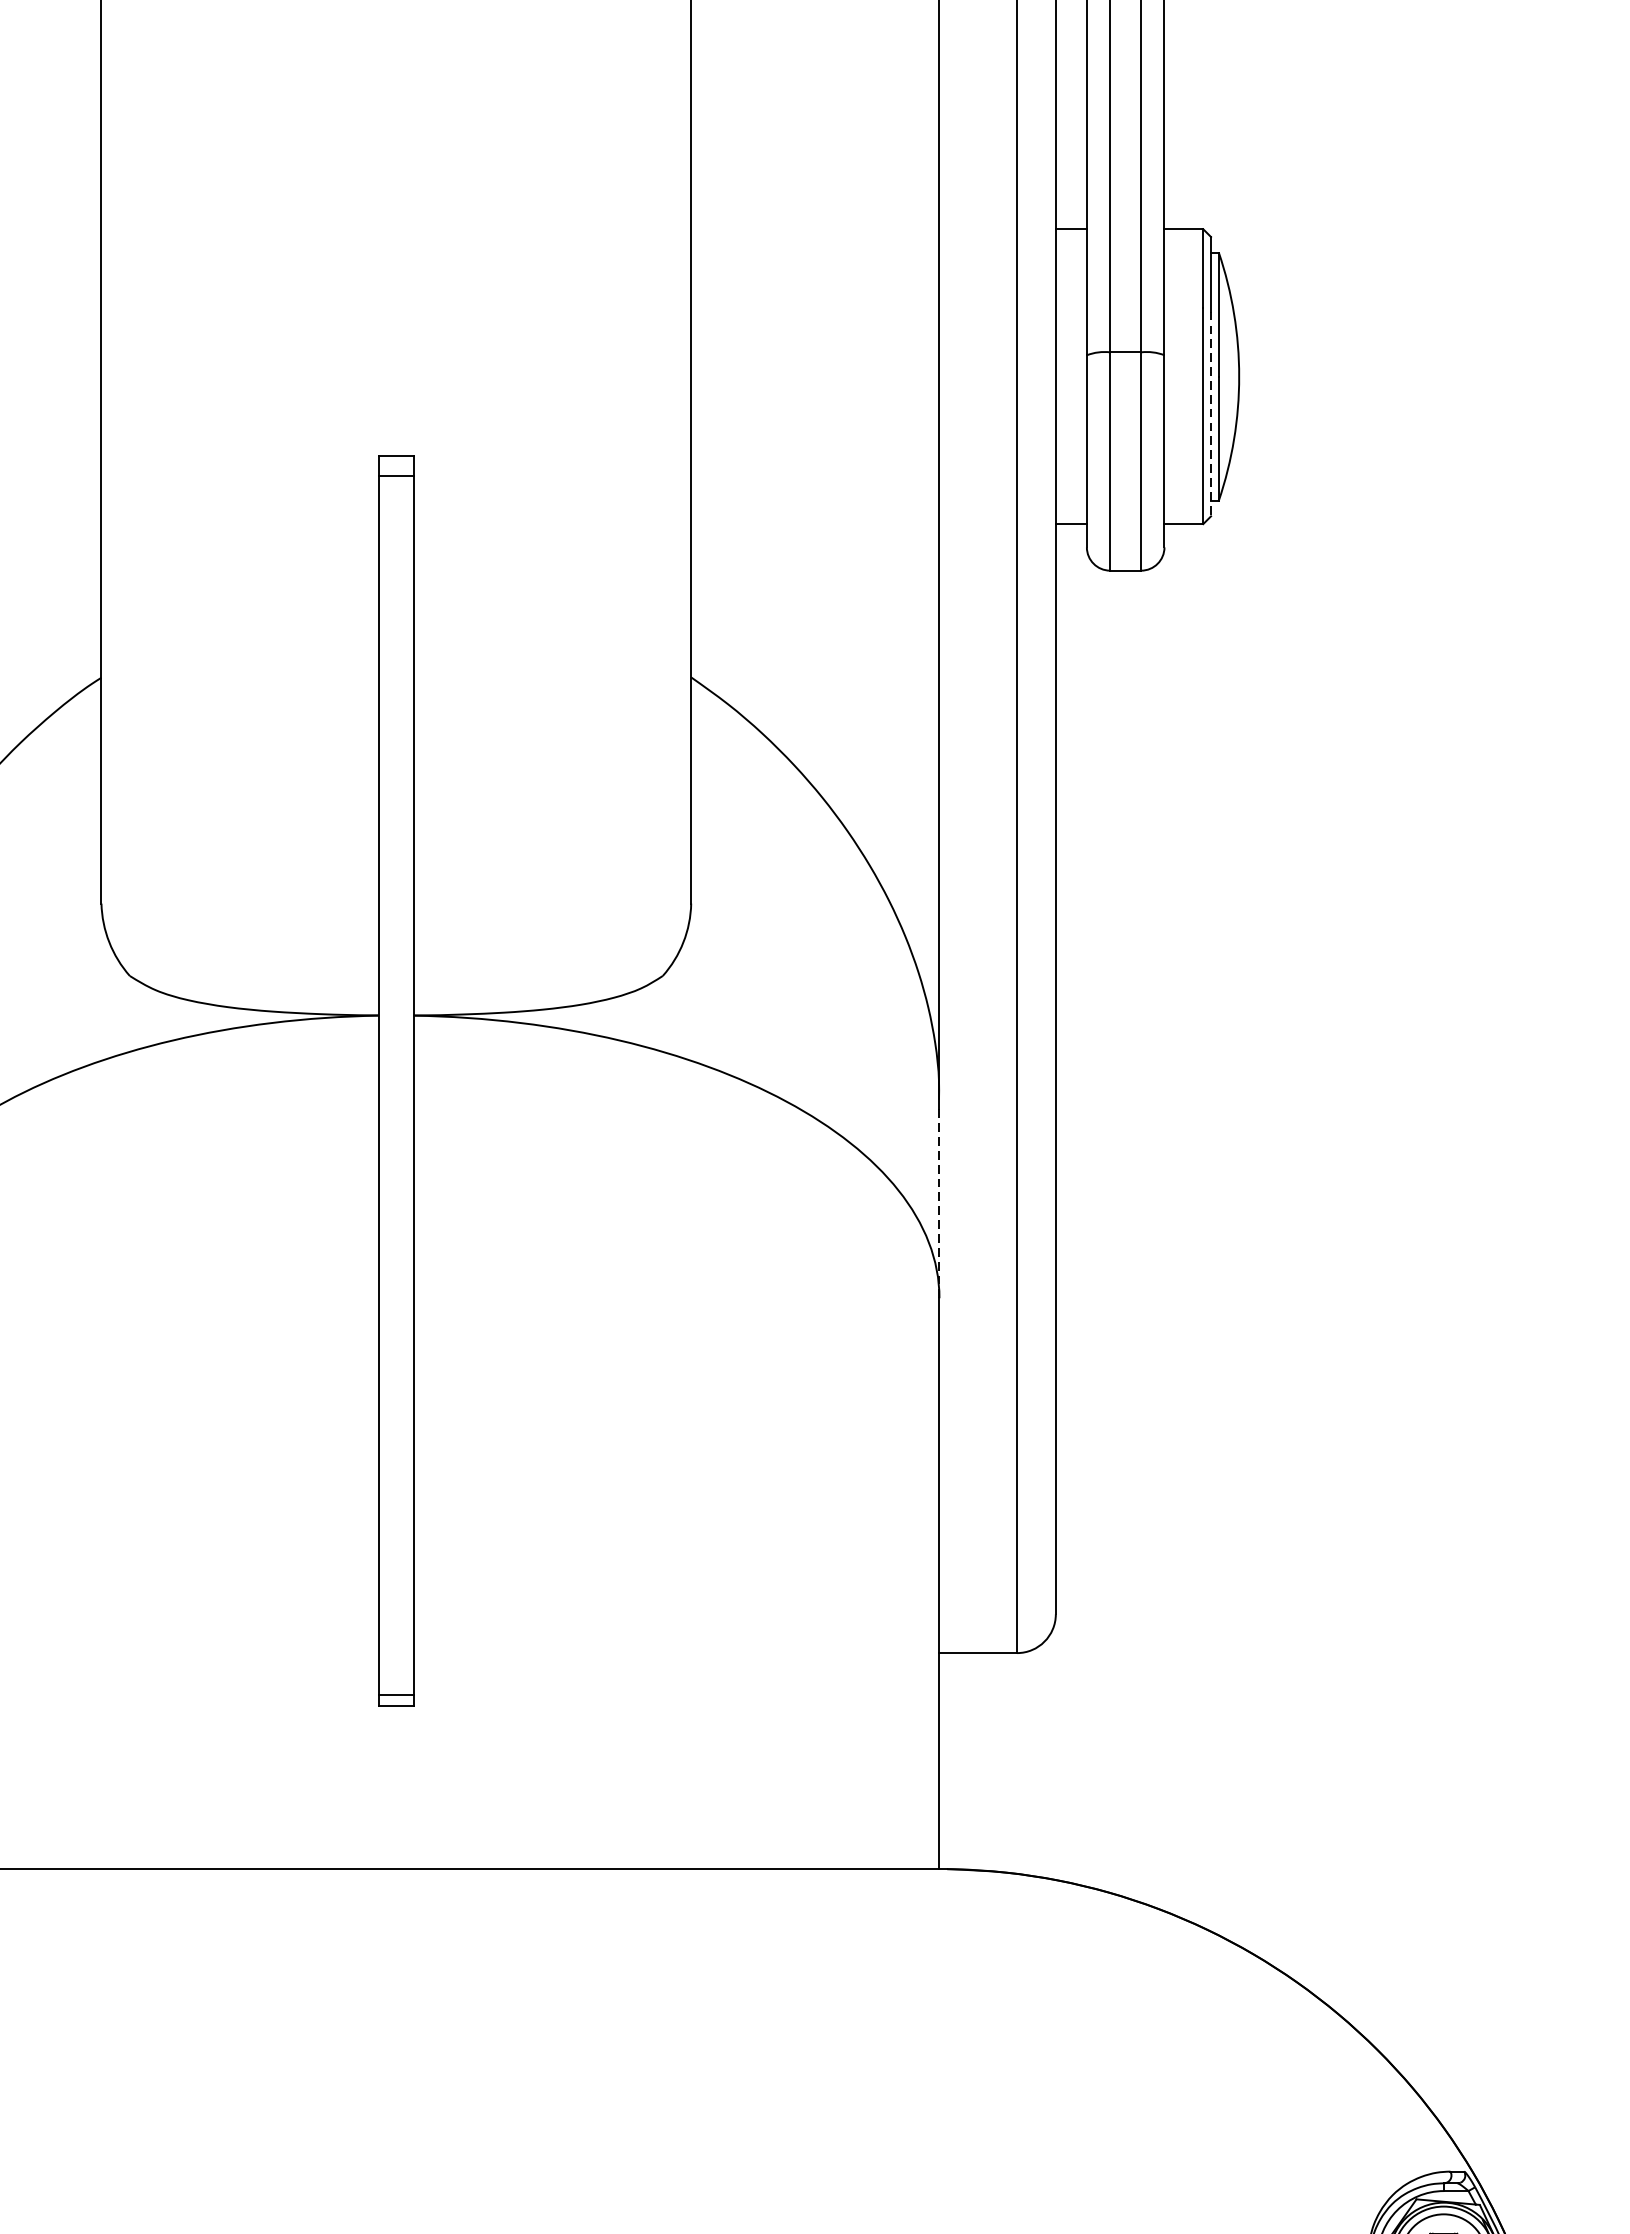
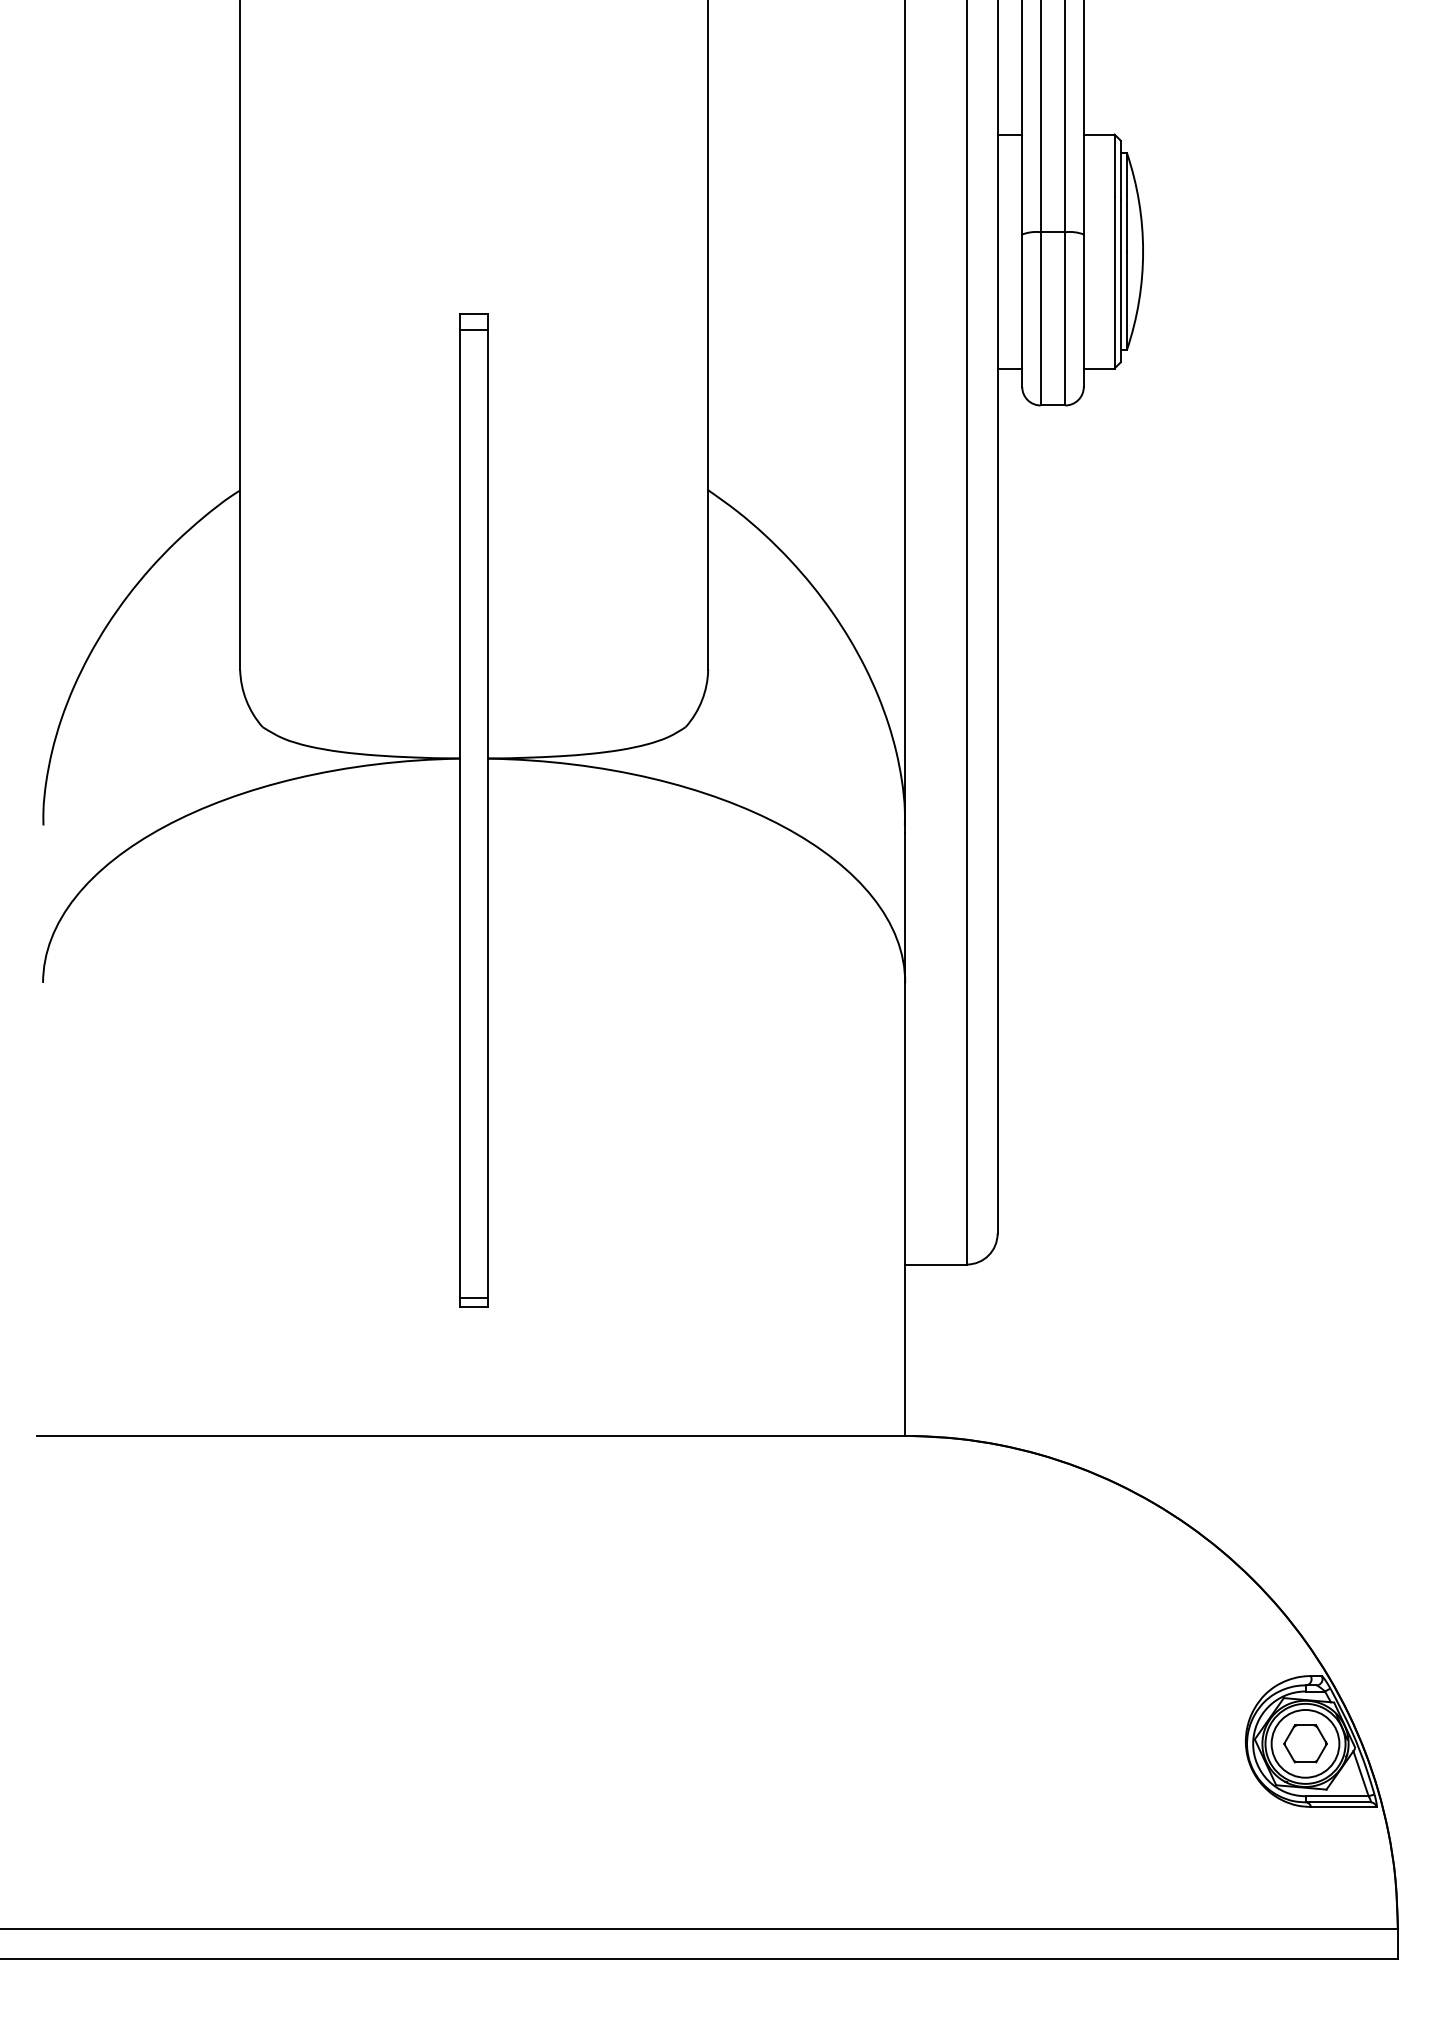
line: (1210, 414) -> (1120, 281), dashed -> solid
line: (939, 1203) -> (905, 907), dashed -> solid

